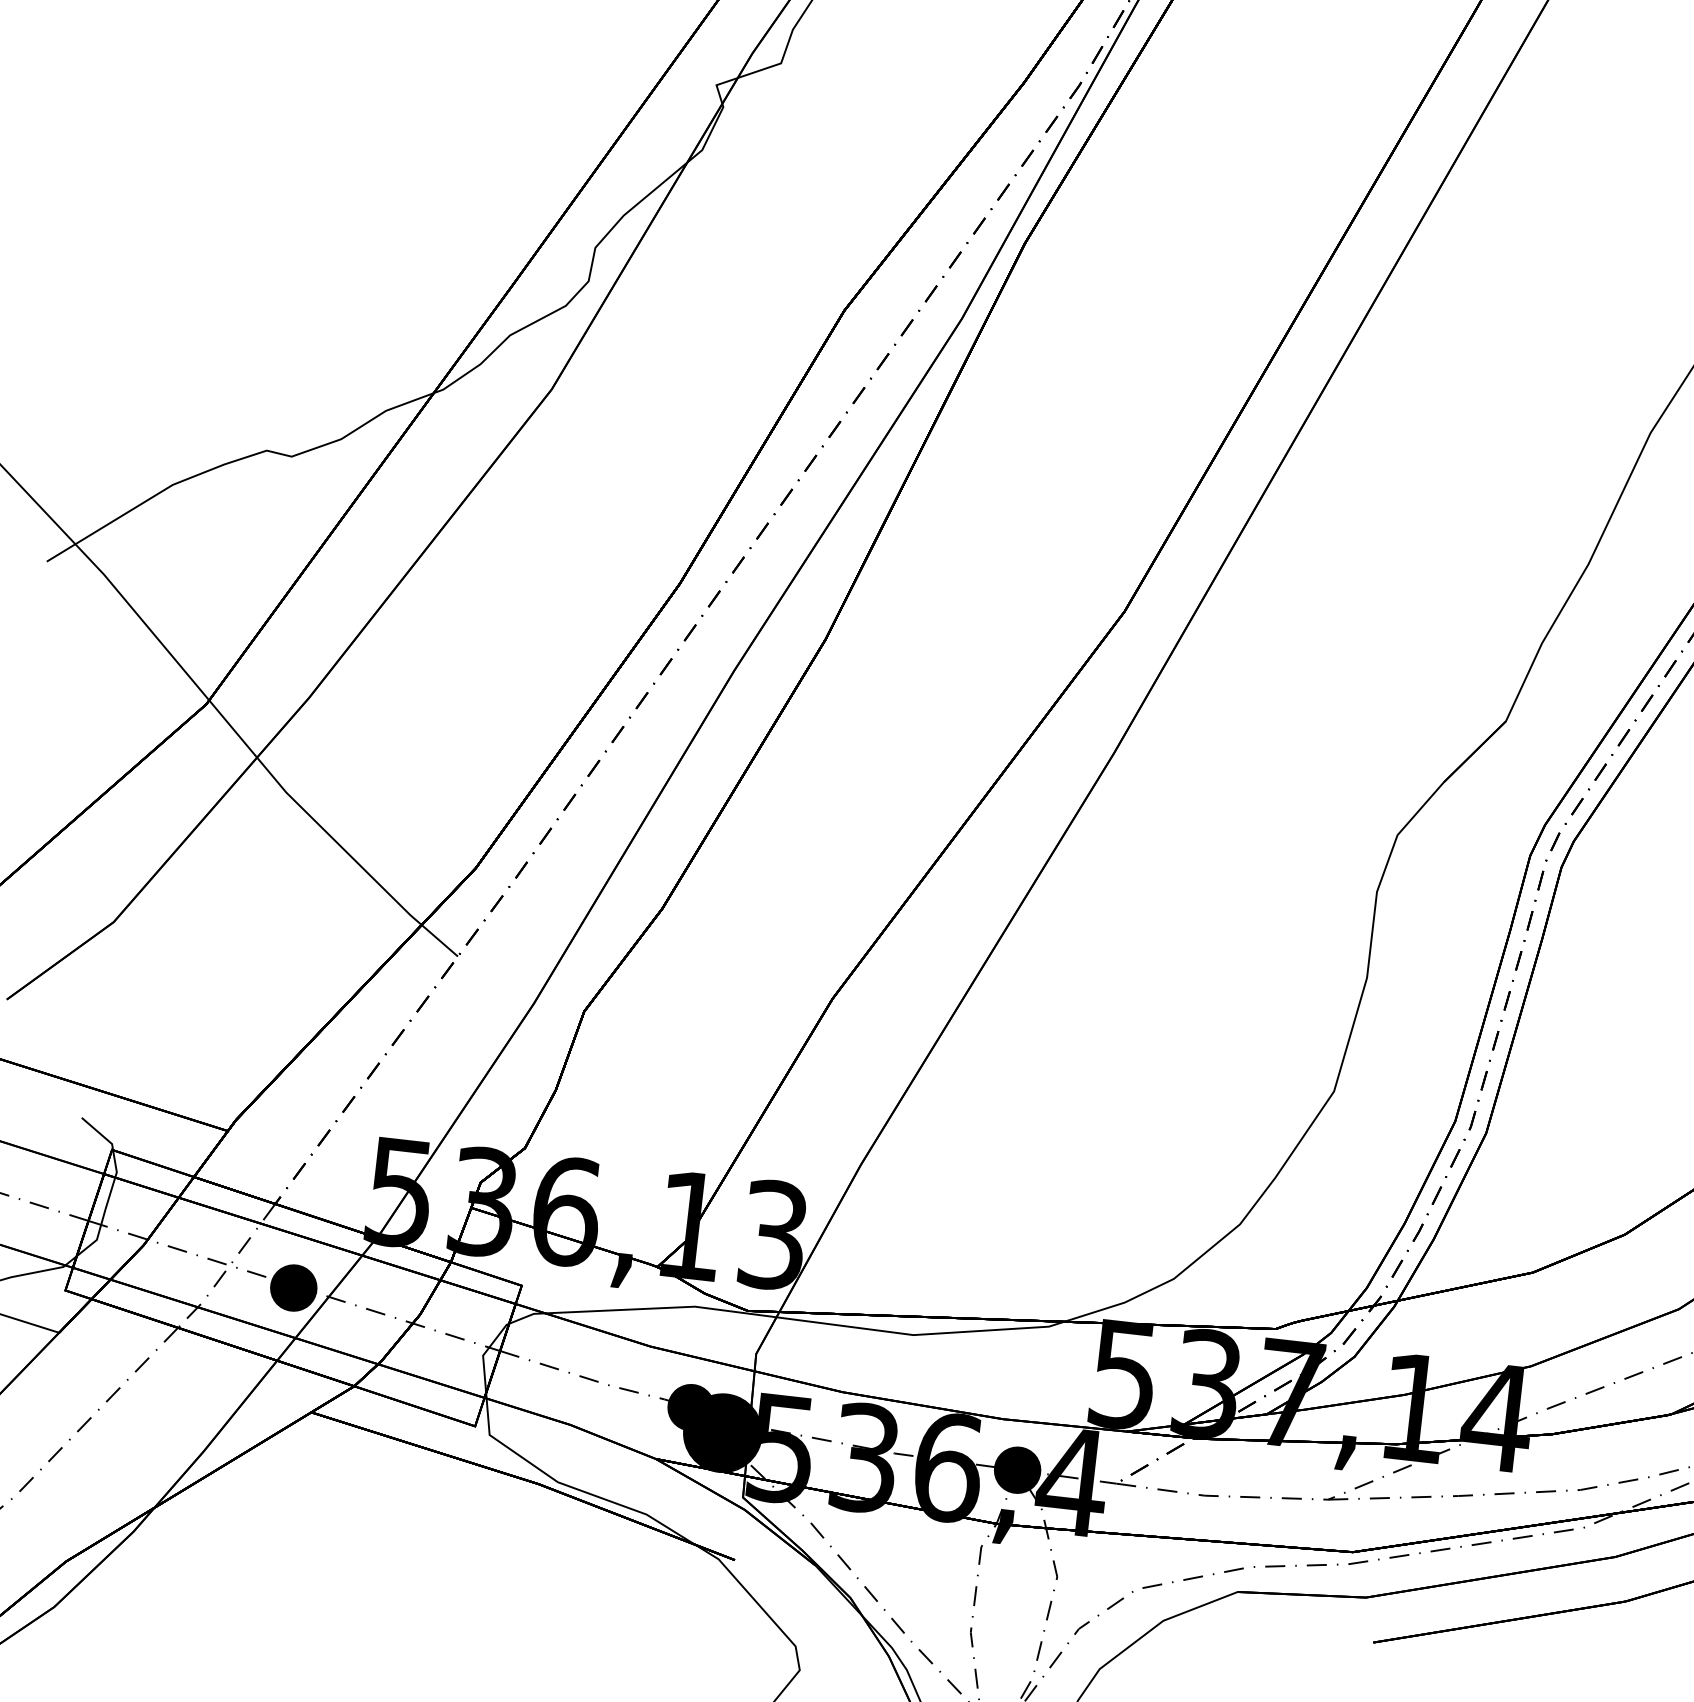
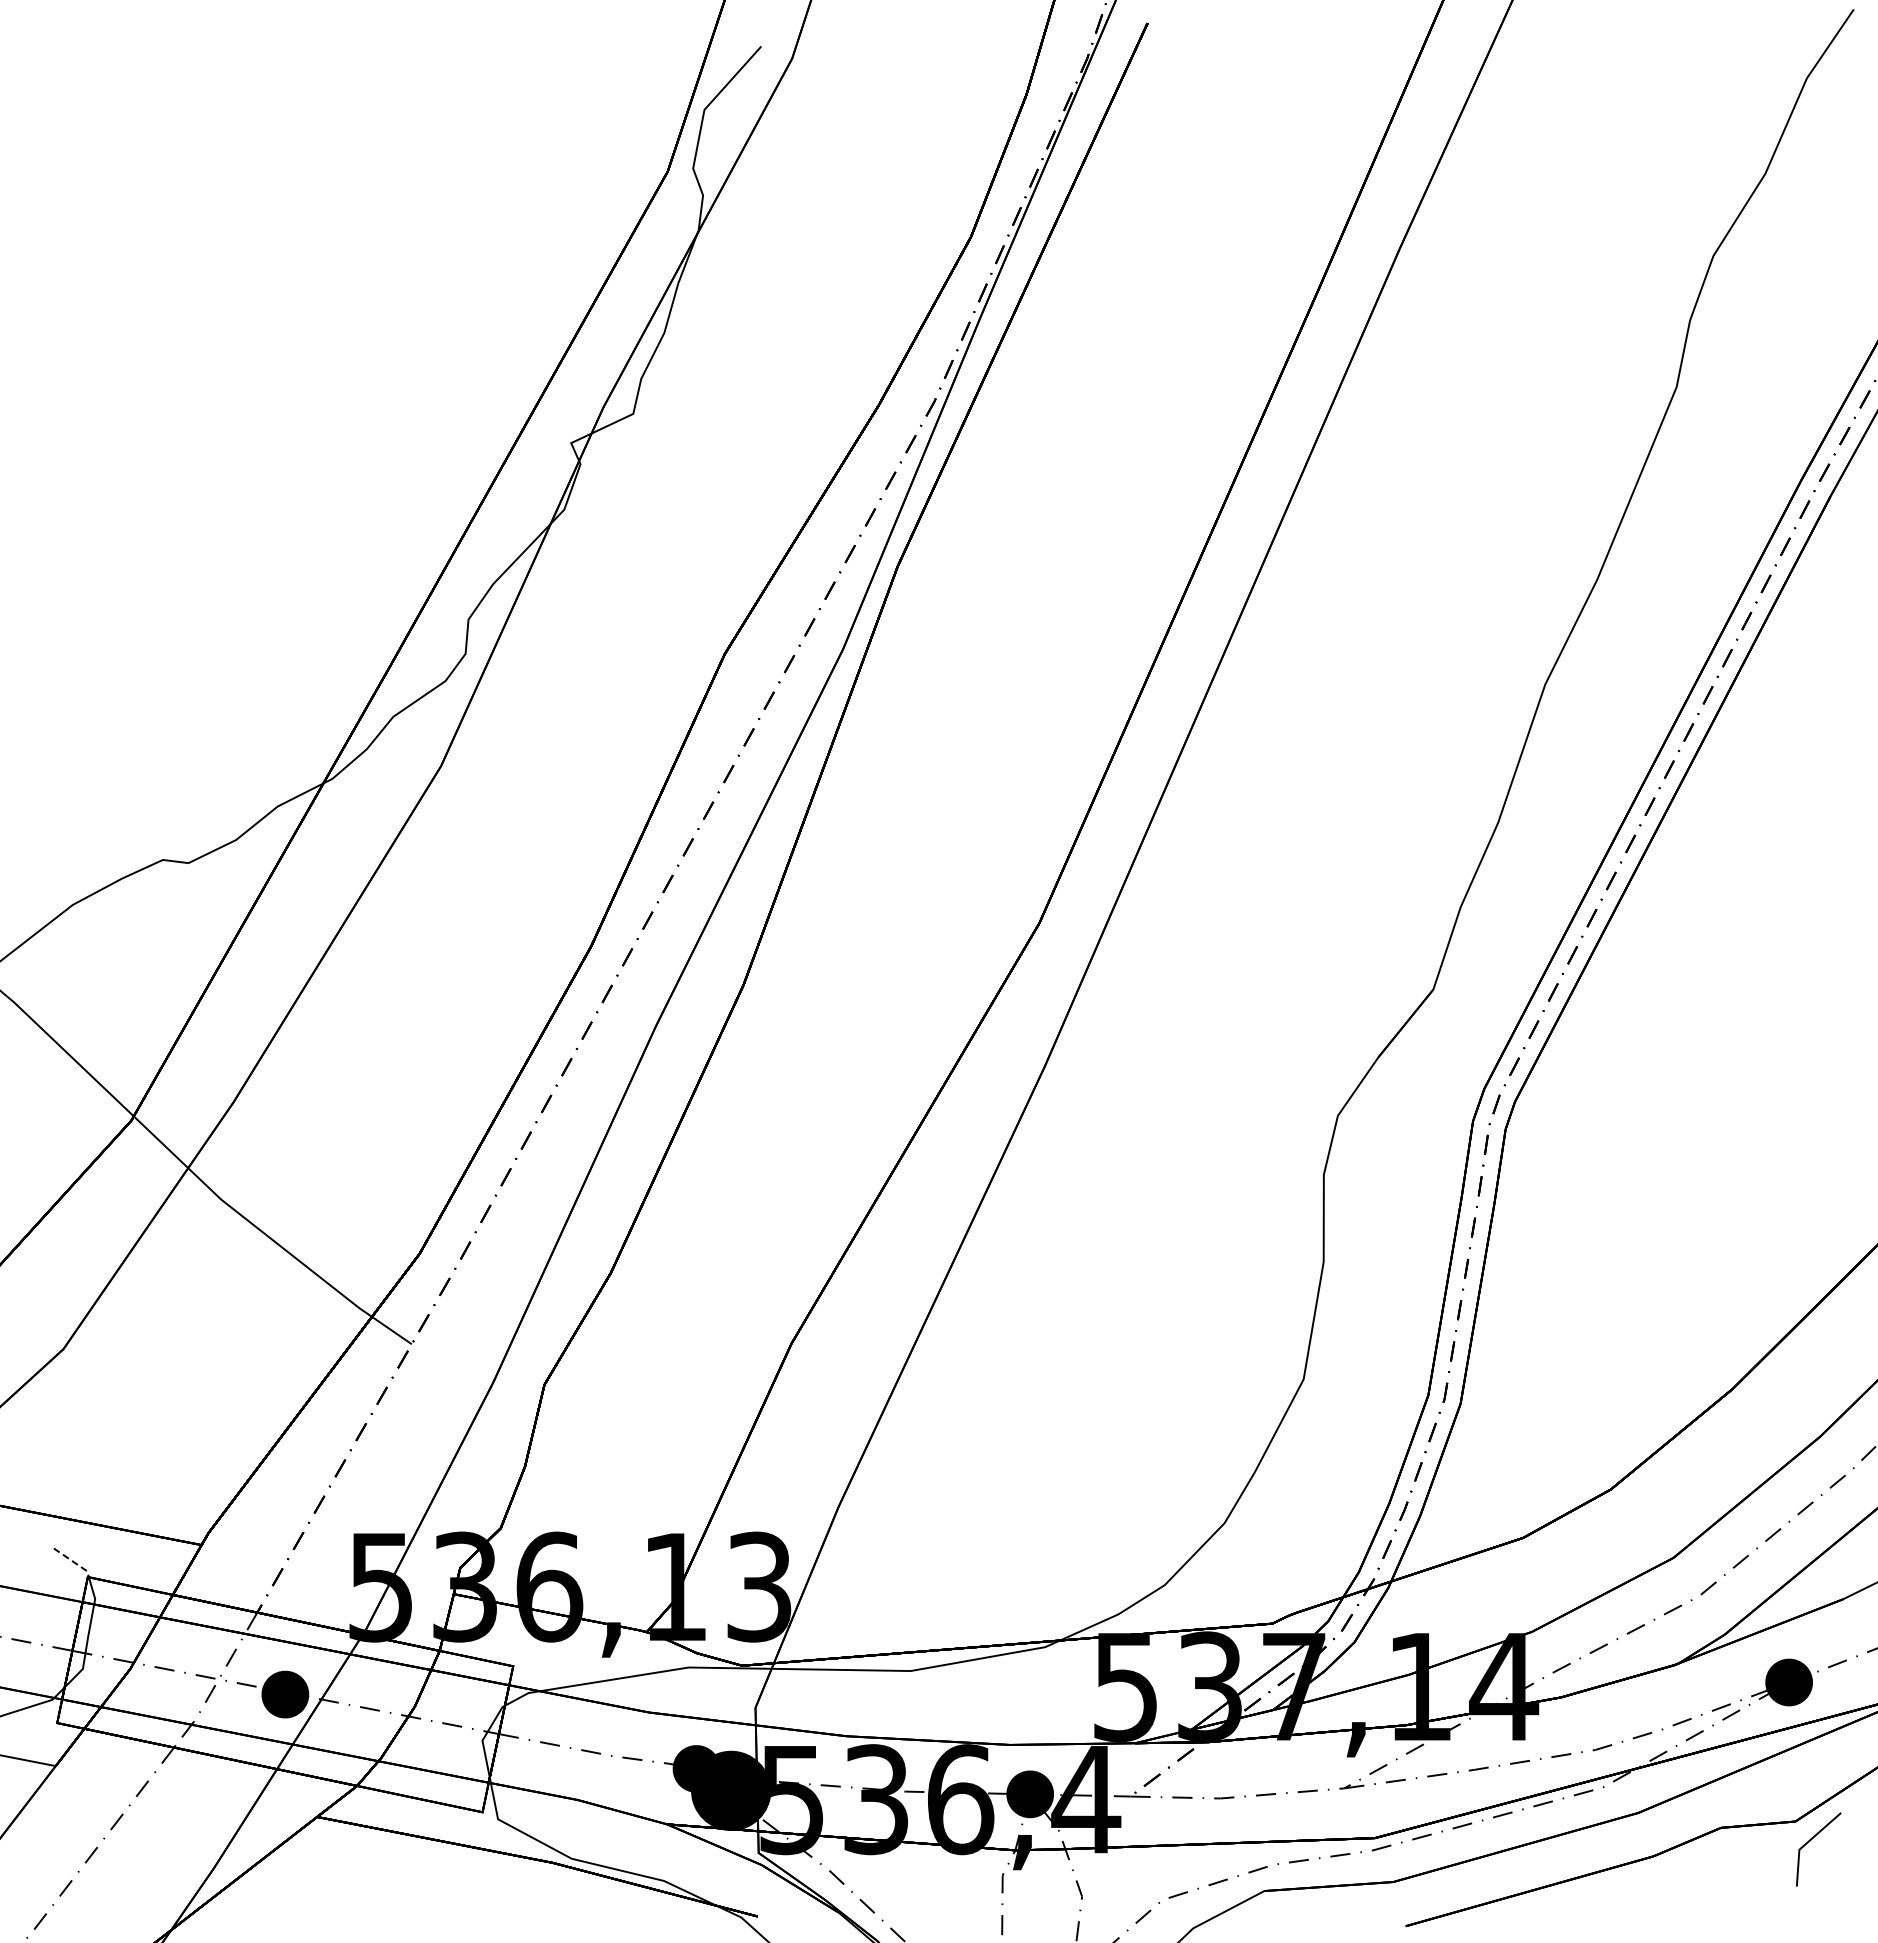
line: (100, 1133) -> (74, 1562), solid -> dashed

